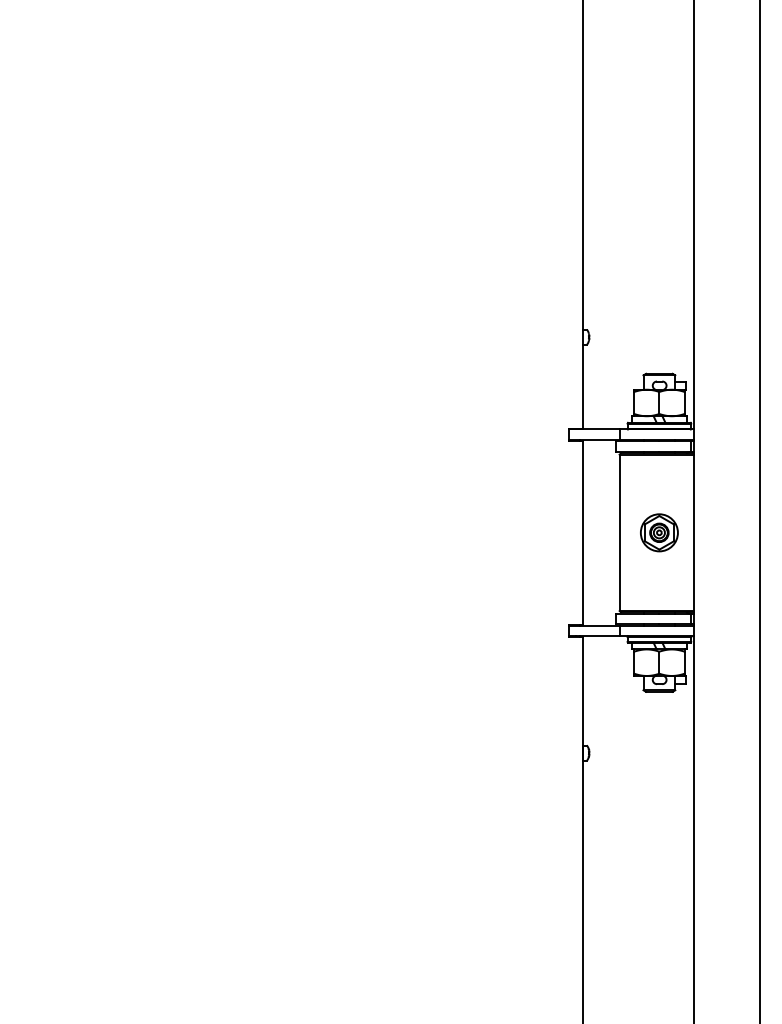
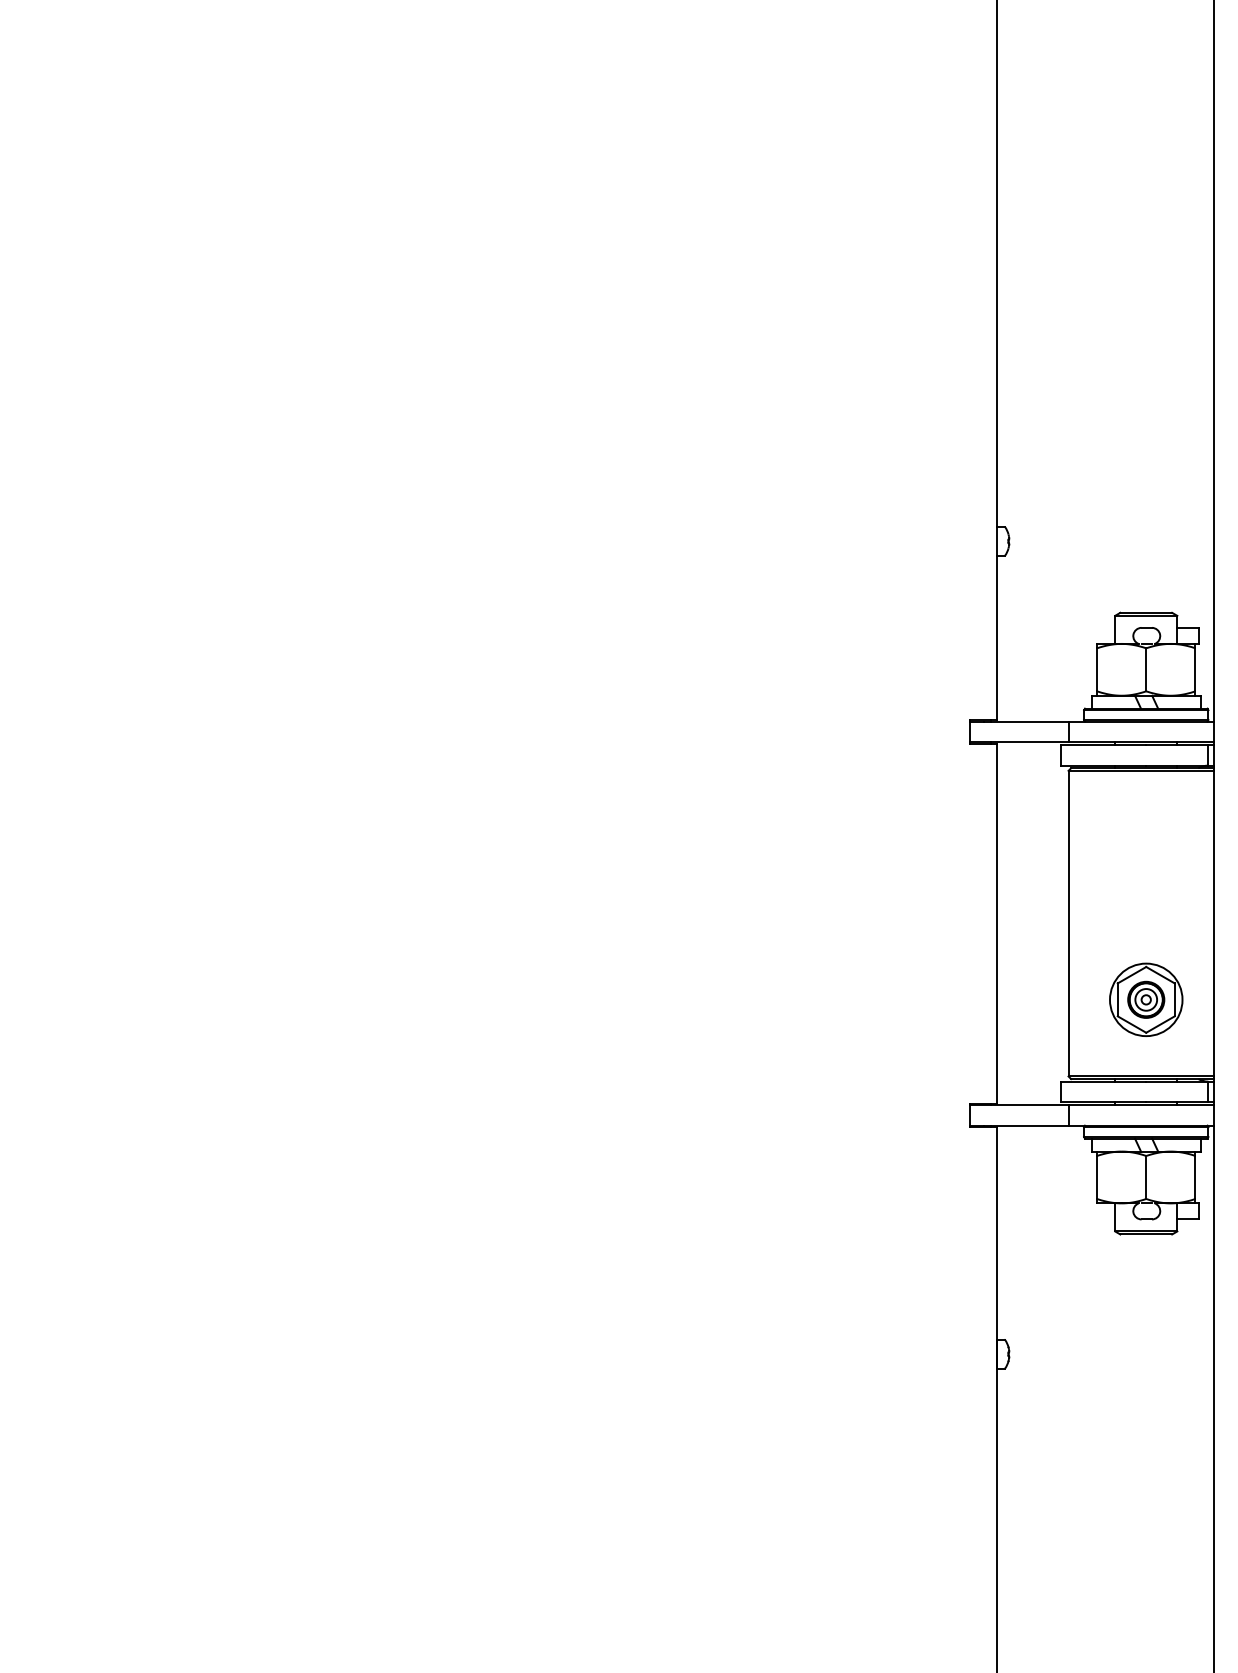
part: (659, 532) -> (1146, 999), moved

